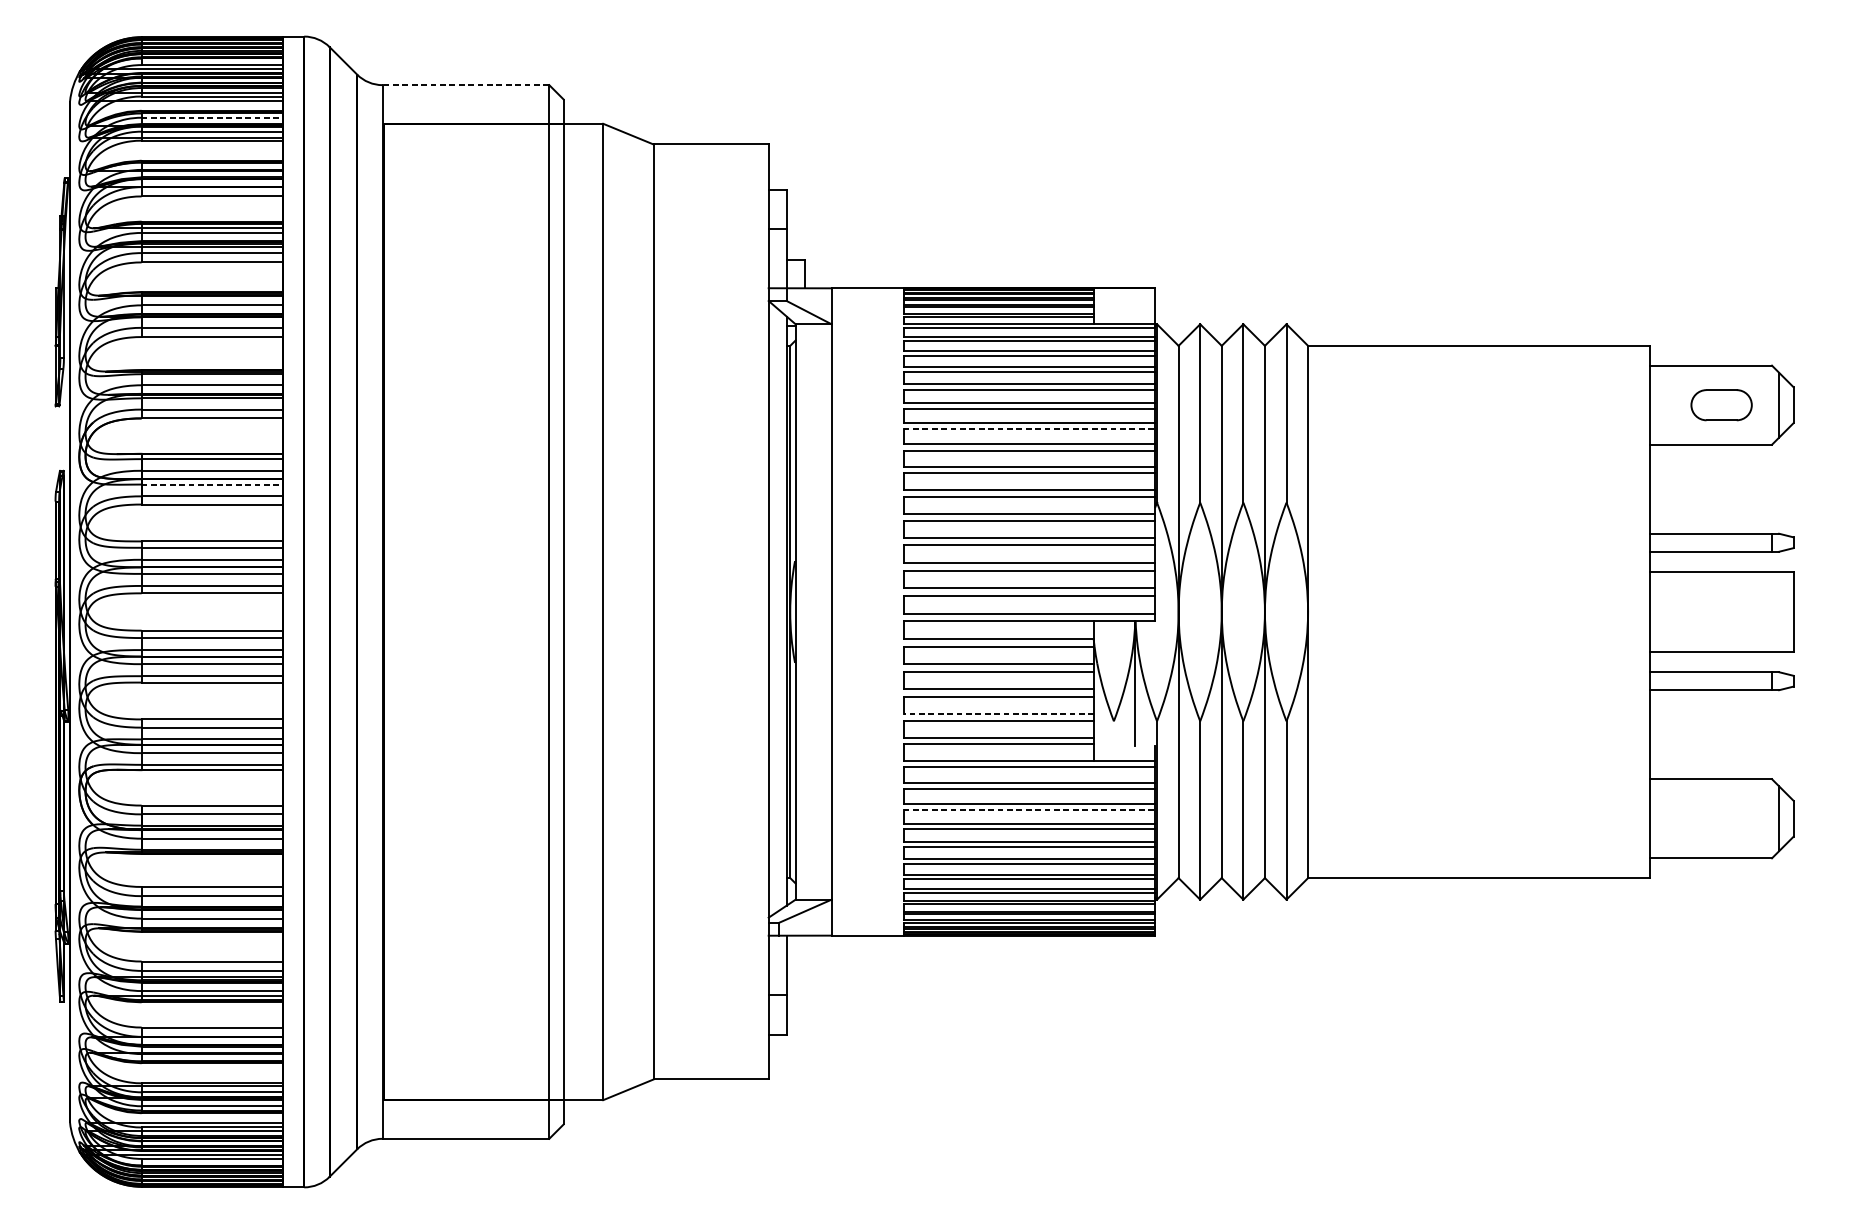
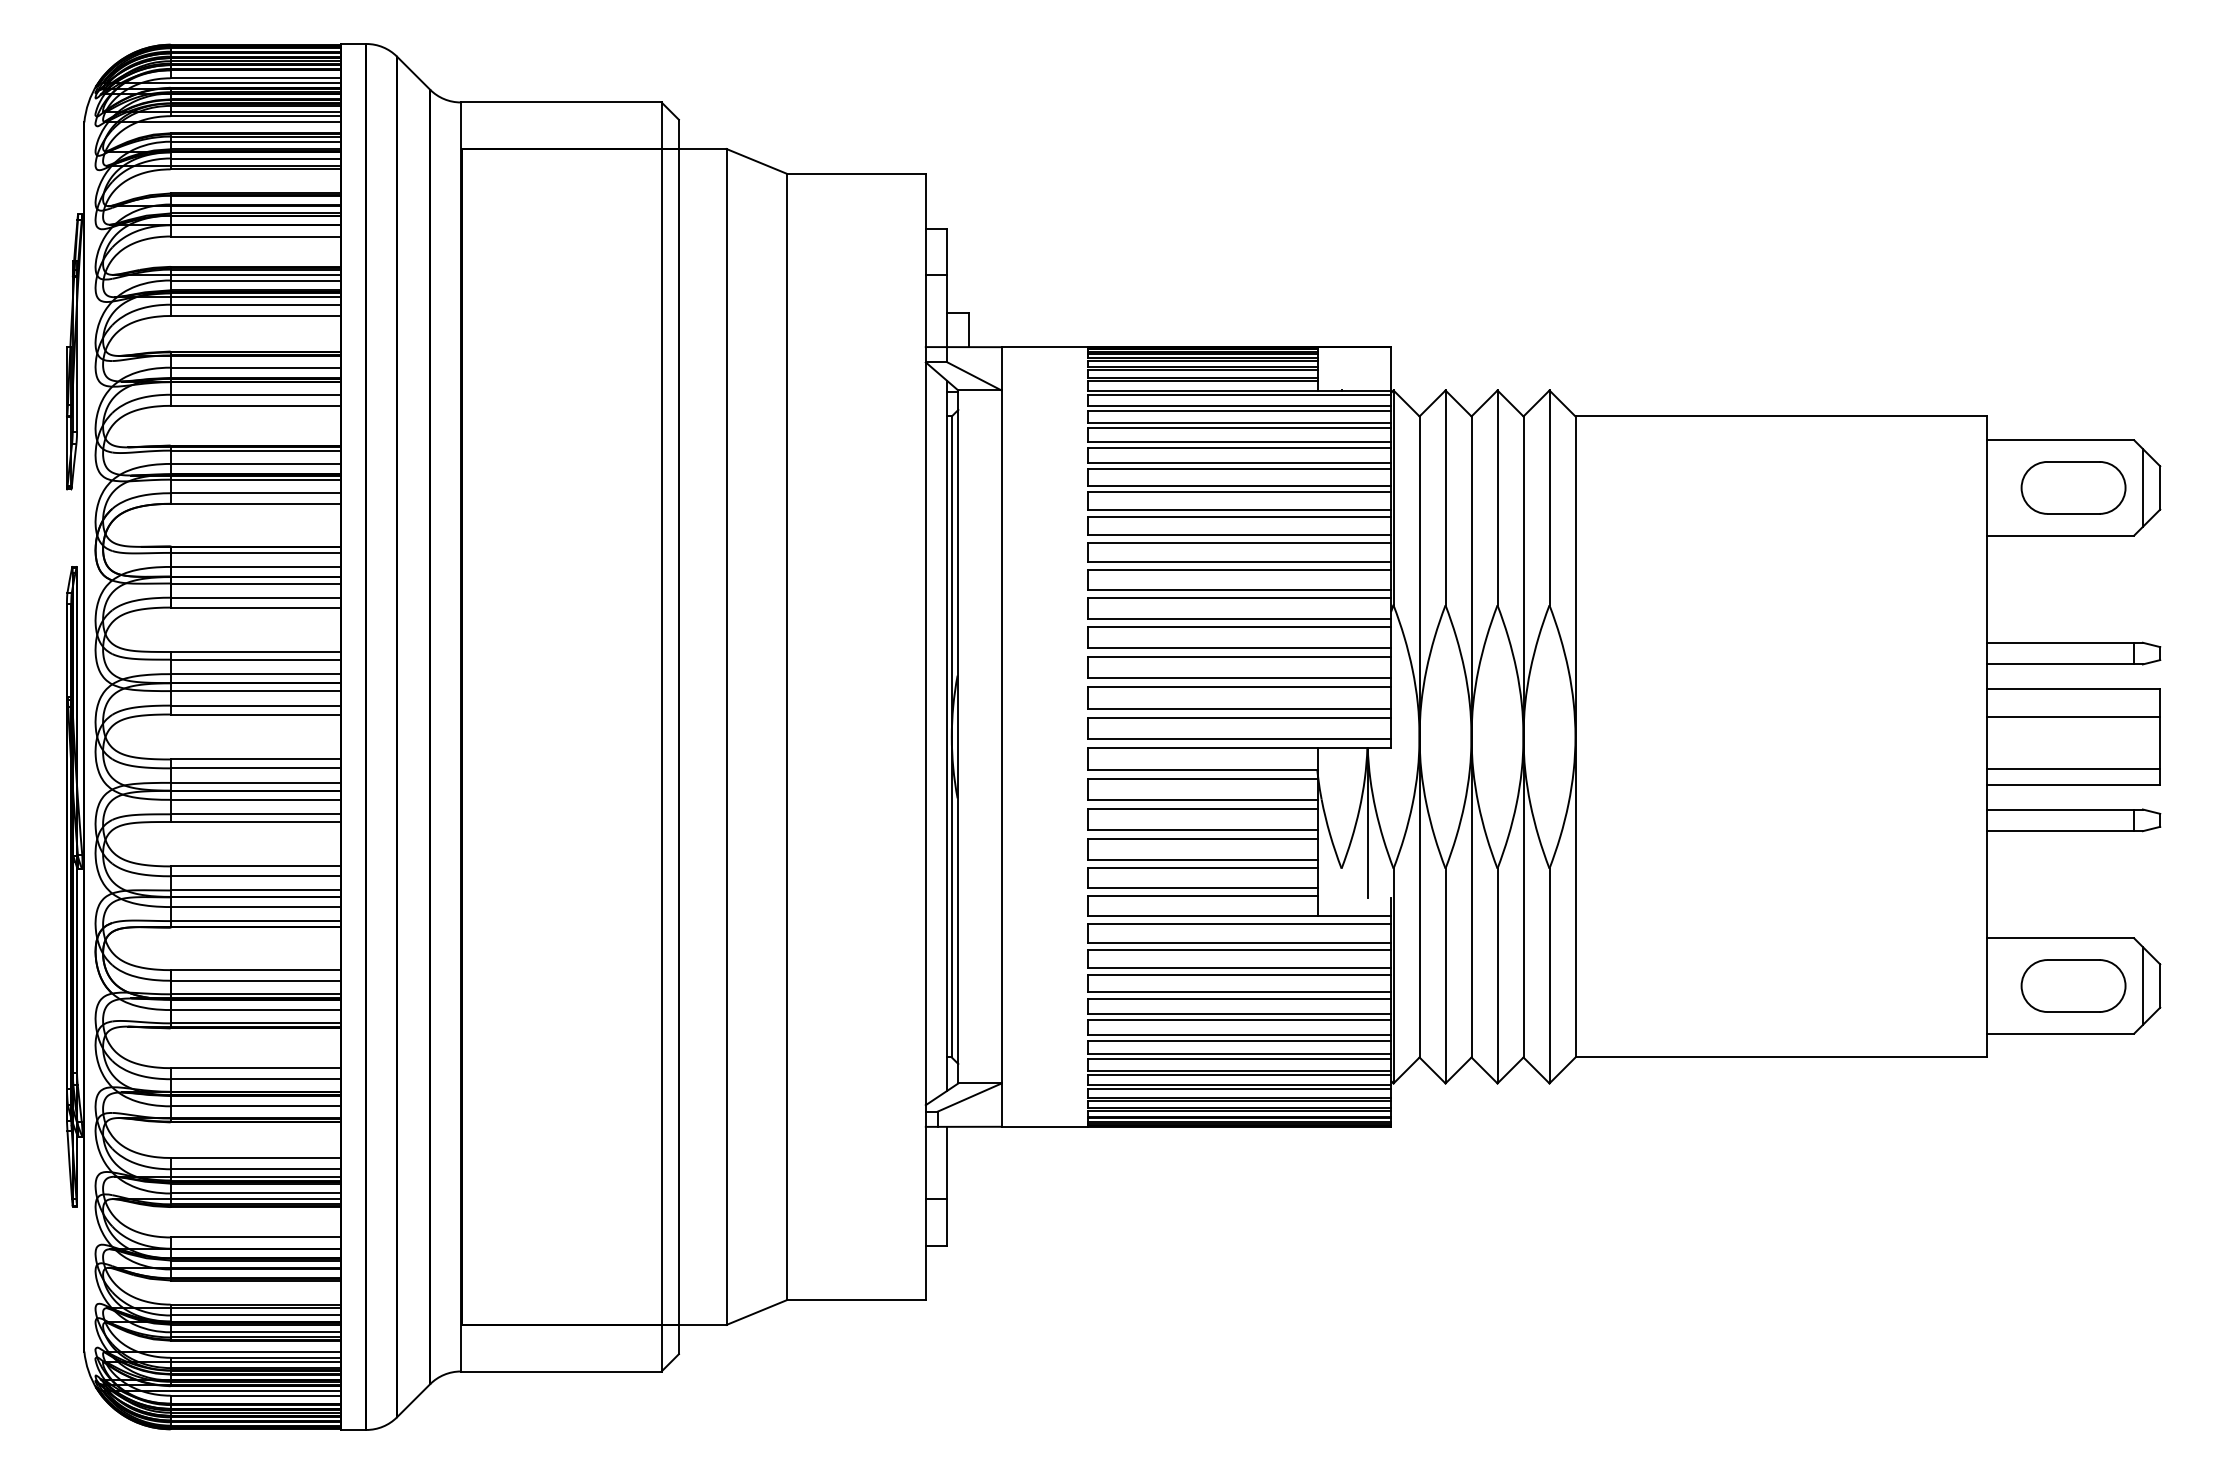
line: (465, 85) -> (560, 102), dashed -> solid
line: (212, 117) -> (256, 141), dashed -> solid
part: (1721, 404) -> (2073, 487), size x1.43
line: (1029, 429) -> (1239, 517), dashed -> solid
line: (212, 484) -> (256, 583), dashed -> solid
line: (1721, 595) -> (2073, 717), added
line: (1721, 638) -> (2073, 769), added
line: (999, 713) -> (1203, 859), dashed -> solid
line: (1029, 810) -> (1239, 975), dashed -> solid
part: (1721, 818) -> (2073, 985), added

